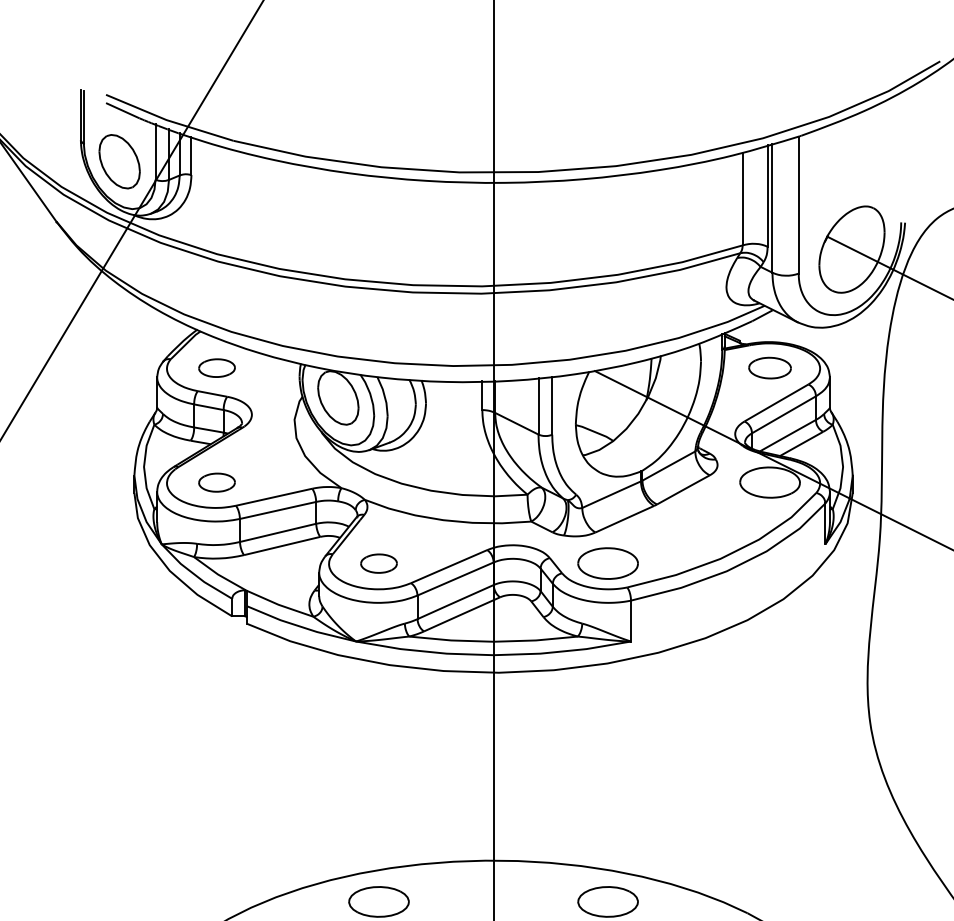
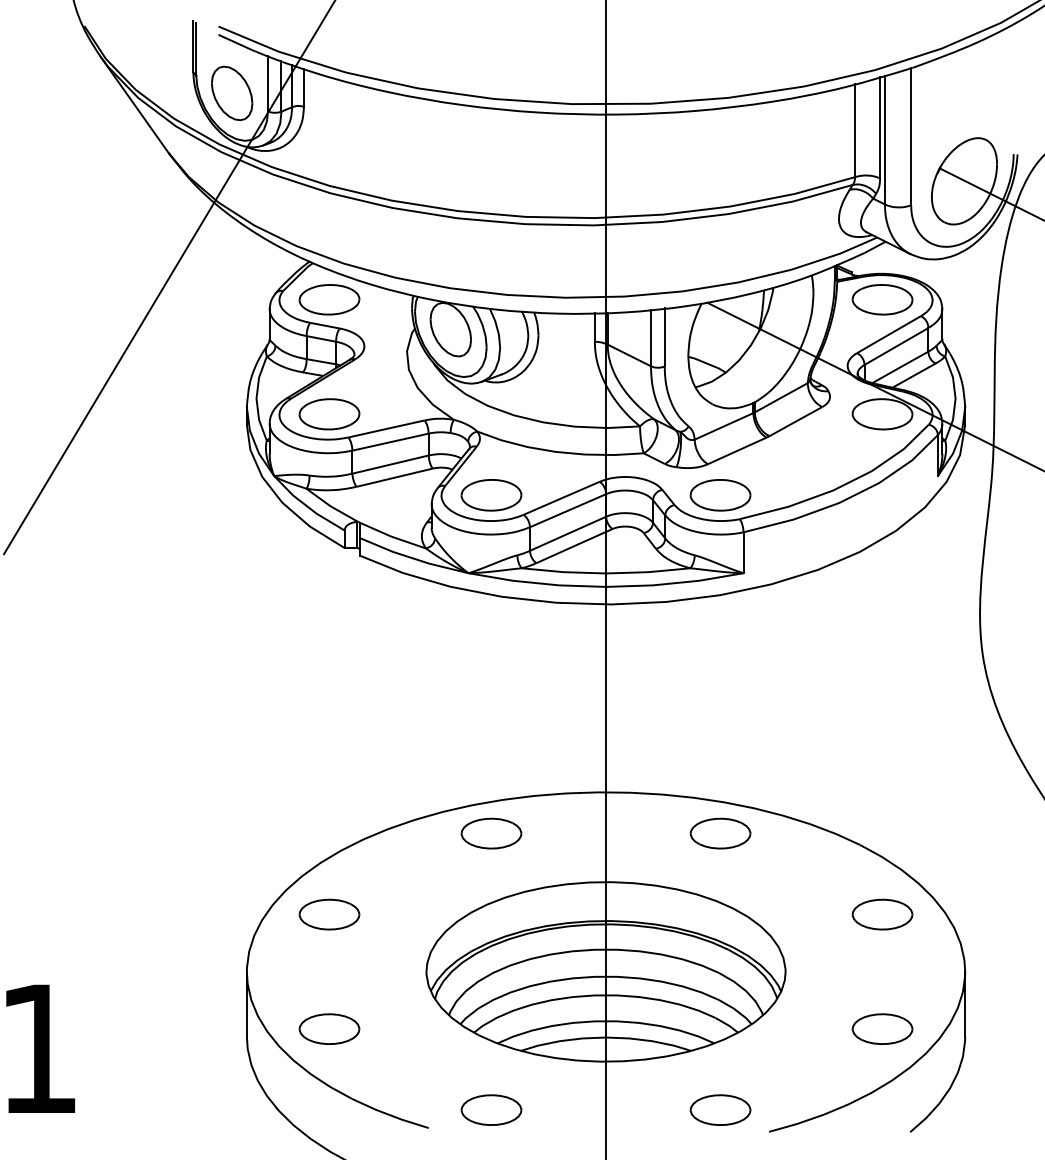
part: (217, 367) -> (329, 299), size x1.67
part: (770, 367) -> (882, 299), size x1.43
part: (217, 482) -> (329, 414), size x1.67
part: (379, 563) -> (491, 495), size x1.67

